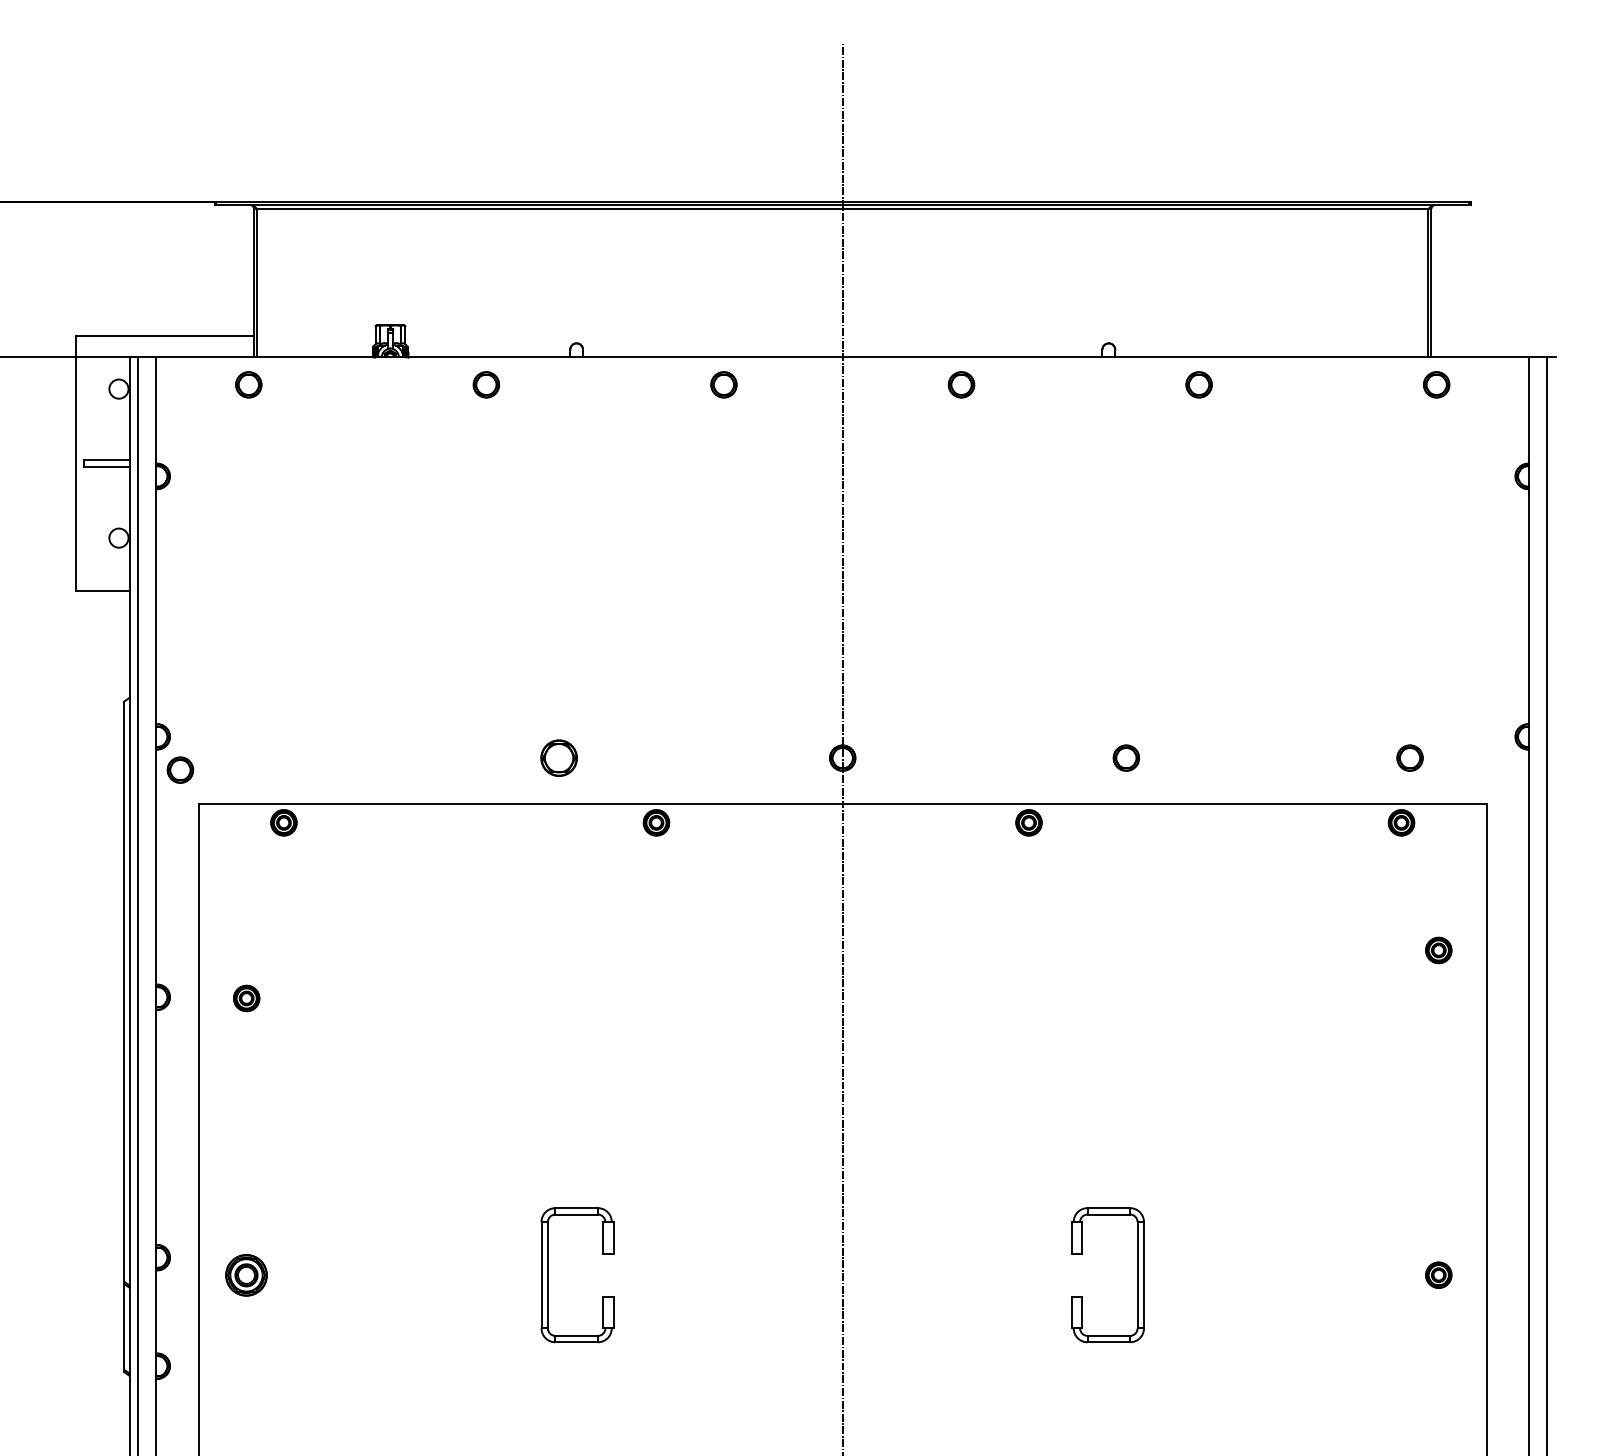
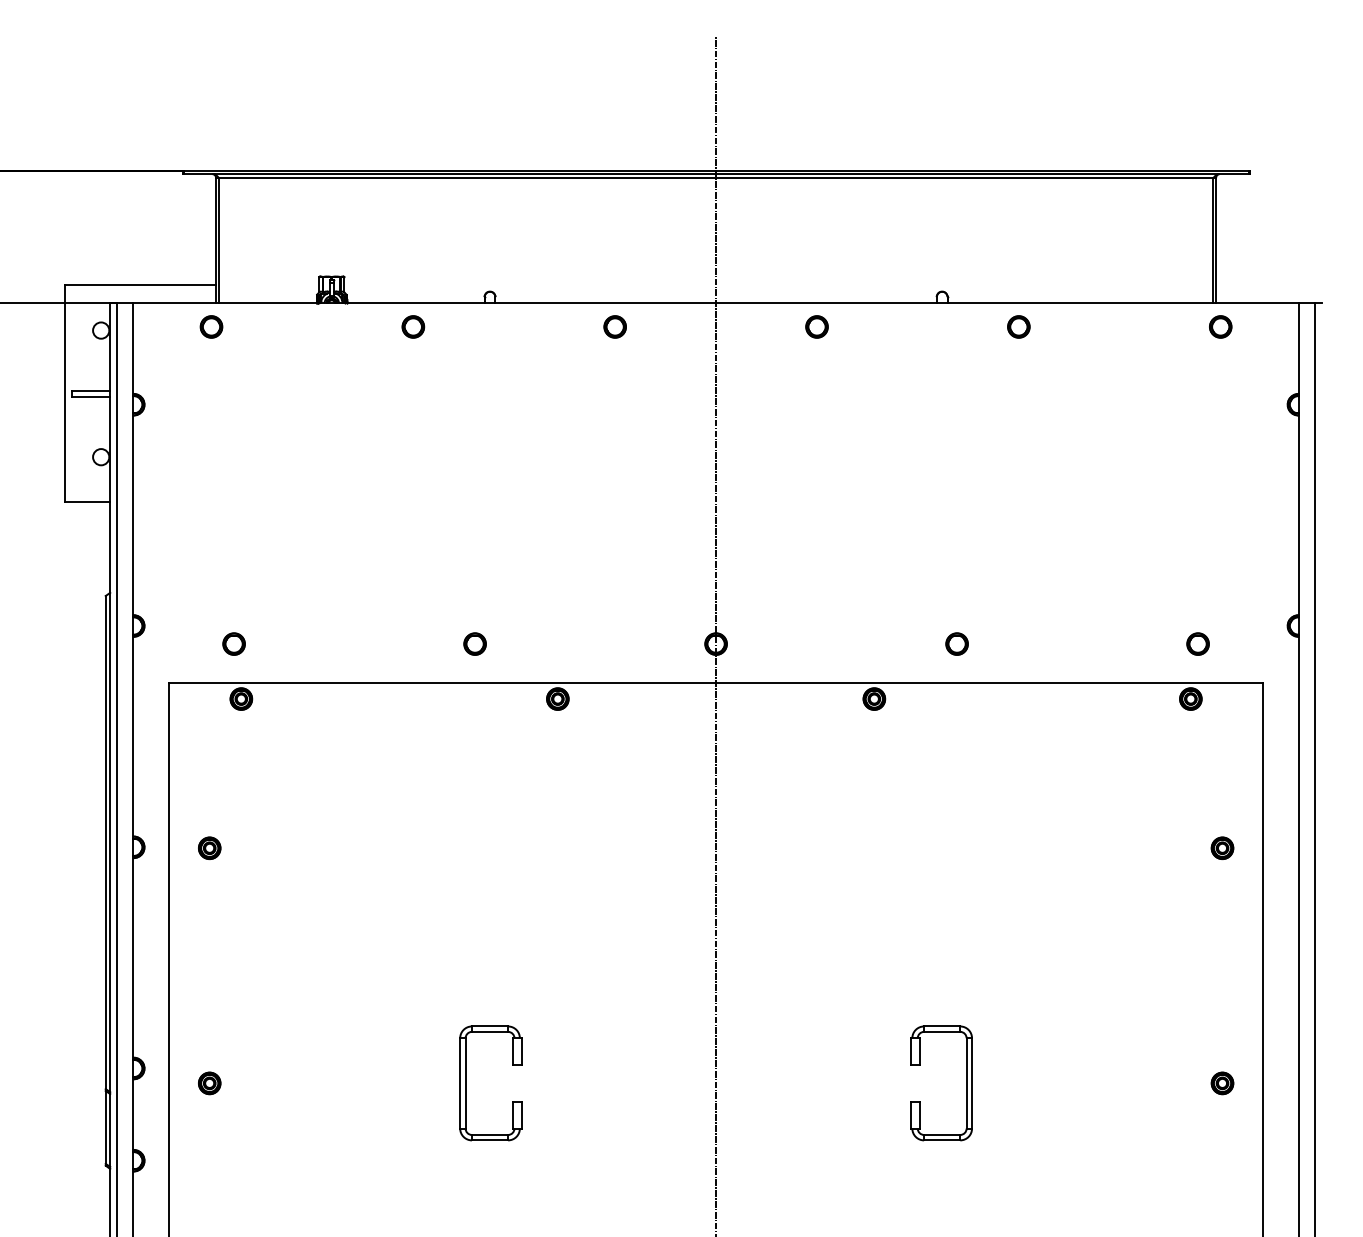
part: (558, 757) -> (474, 643), size x0.71
part: (180, 769) -> (234, 643), moved
part: (1438, 950) -> (1222, 848), moved
part: (246, 1274) -> (209, 1082), size x0.62

